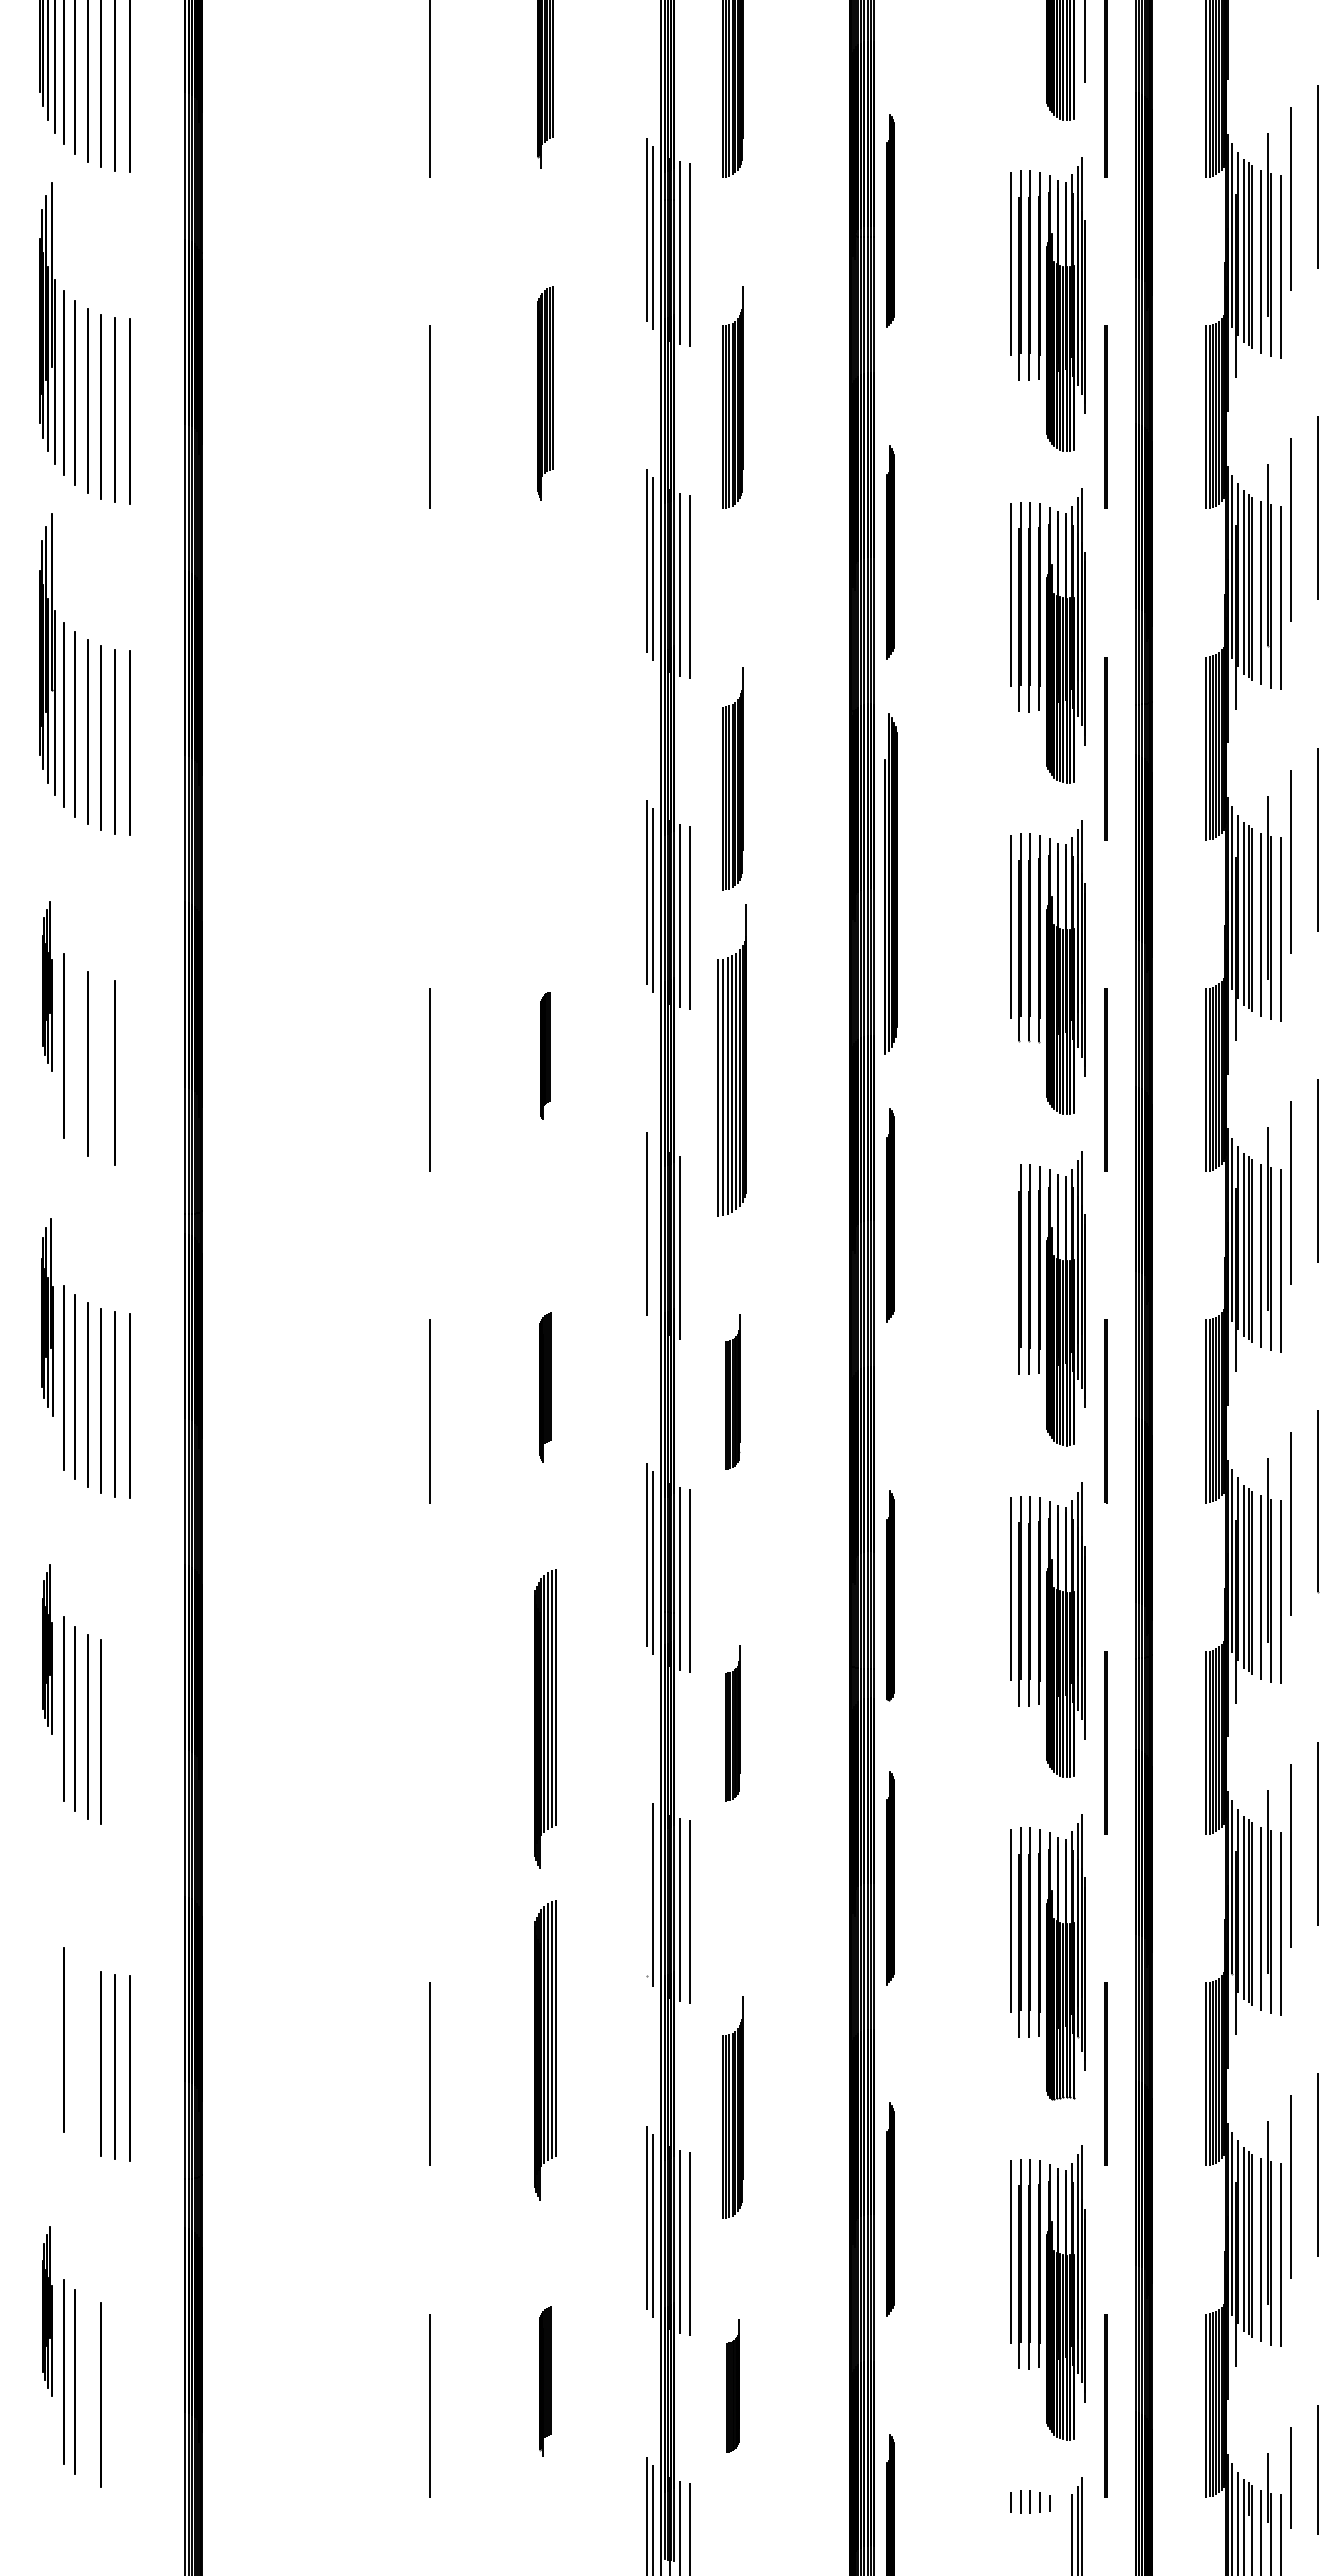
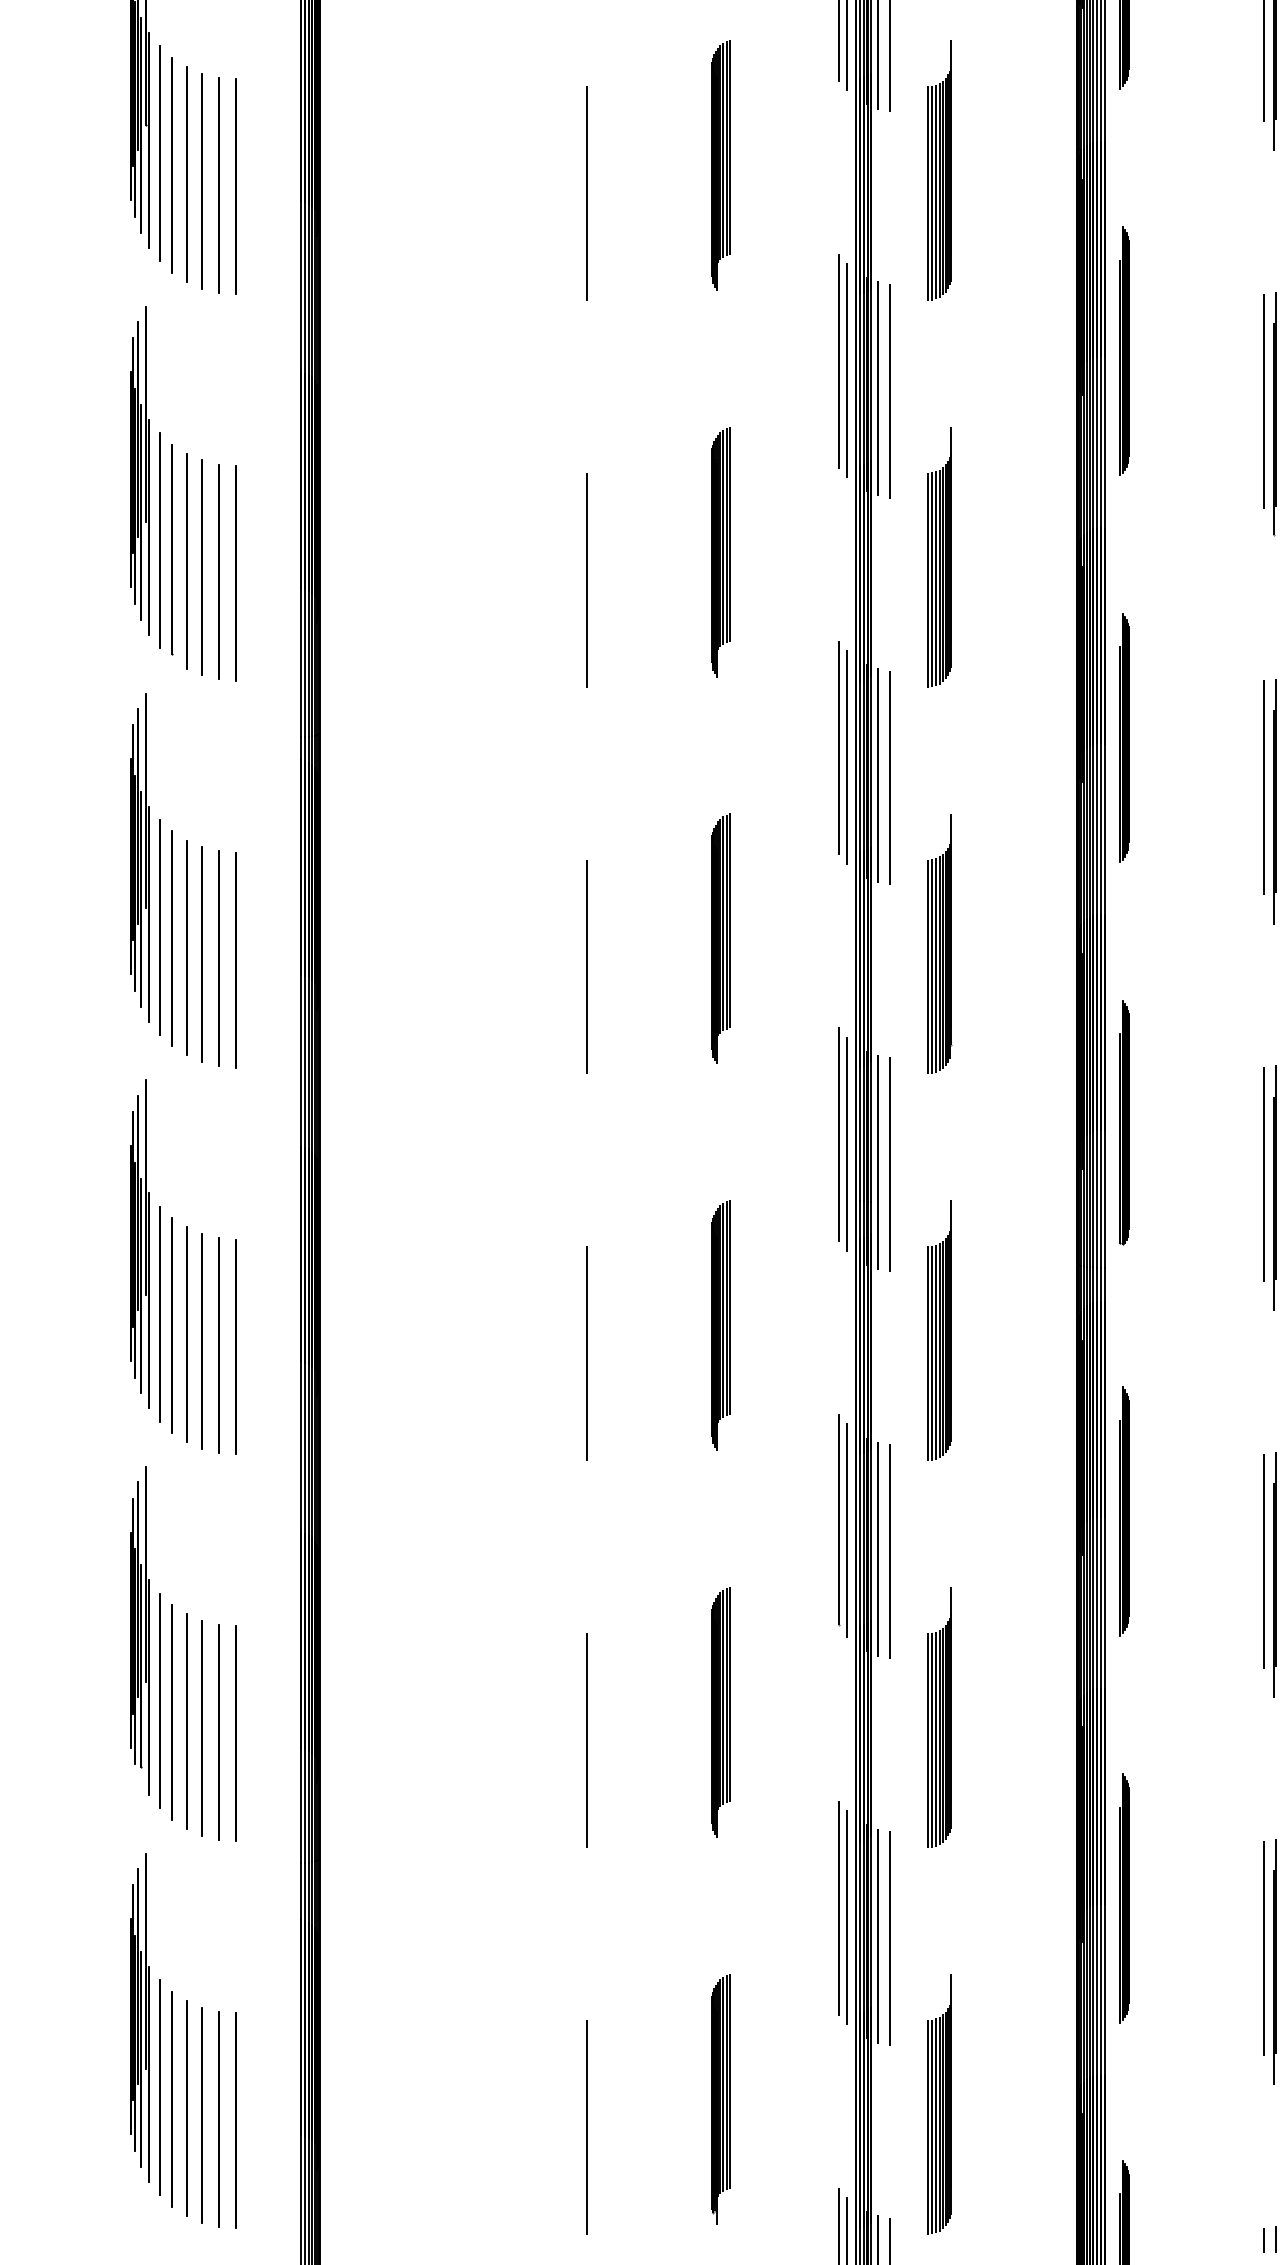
part: (545, 724) -> (721, 165), added
line: (430, 748) -> (587, 193), added
part: (732, 778) -> (939, 169), moved
part: (890, 883) -> (1123, 350), size x0.62
part: (47, 986) -> (140, 470), size x1.67
line: (75, 1053) -> (172, 549), added
part: (545, 1055) -> (721, 551), size x1.67
part: (732, 1060) -> (939, 557), size x0.71
line: (100, 1069) -> (201, 567), added
line: (129, 1073) -> (235, 572), added
line: (653, 1231) -> (847, 756), added
line: (689, 1249) -> (889, 777), added
line: (1010, 1257) -> (1264, 787), added
part: (47, 1317) -> (140, 857), size x1.43
part: (545, 1387) -> (721, 938), size x1.43
part: (732, 1391) -> (939, 943), size x1.43
part: (890, 1595) -> (1123, 1122), moved
part: (47, 1649) -> (140, 1244), size x1.67
part: (545, 1718) -> (721, 1325), size x0.71
part: (732, 1723) -> (939, 1331), size x1.43
line: (114, 1735) -> (218, 1345), added
line: (129, 1736) -> (235, 1346), added
line: (430, 1742) -> (587, 1353), added
line: (646, 1884) -> (839, 1519), added
part: (47, 1980) -> (140, 1631), added
line: (74, 2049) -> (171, 1711), added
part: (545, 2050) -> (721, 1712), size x0.71
line: (87, 2057) -> (186, 1720), added
part: (732, 2107) -> (939, 1717), moved
part: (47, 2311) -> (140, 2017), size x1.67
part: (545, 2381) -> (721, 2099), size x1.43
part: (732, 2385) -> (939, 2103), size x1.67
line: (87, 2388) -> (186, 2107), added
line: (114, 2398) -> (218, 2118), added
line: (129, 2399) -> (235, 2120), added

